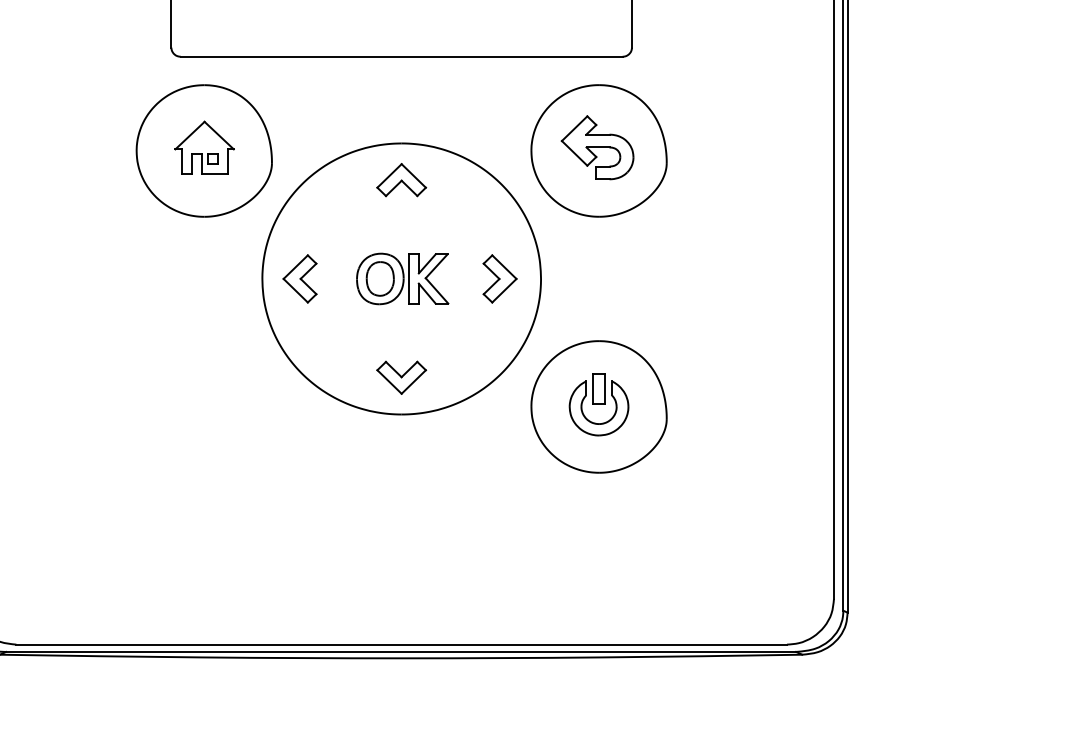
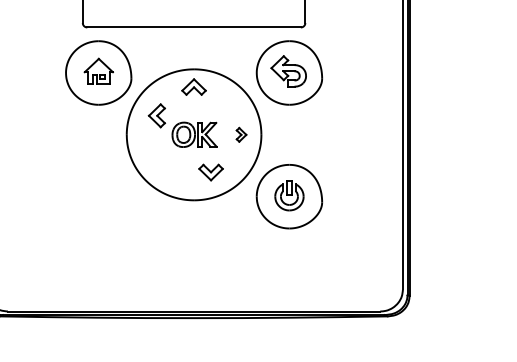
part: (299, 278) -> (156, 115), moved
part: (499, 278) -> (241, 134), size x0.6
part: (400, 377) -> (210, 172), moved

